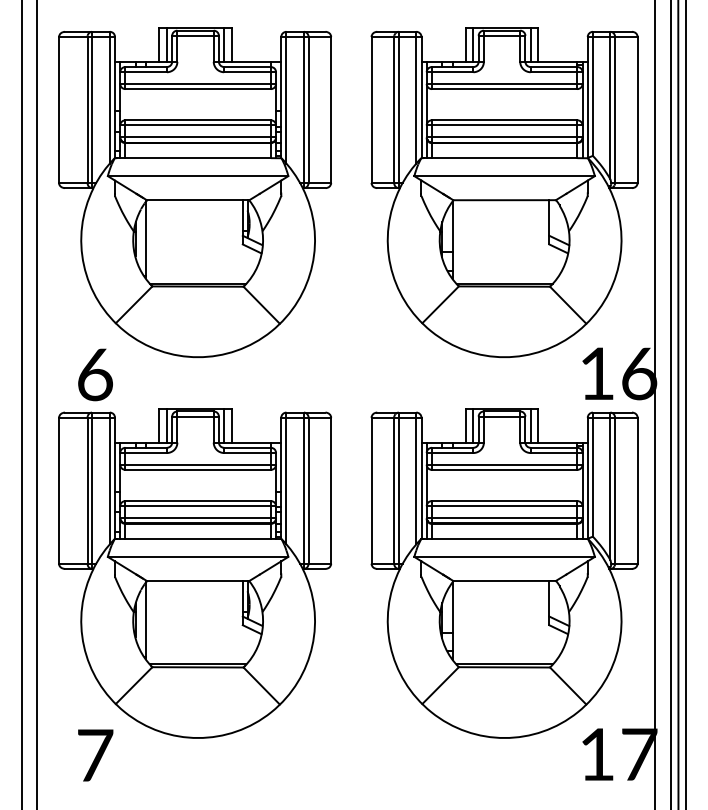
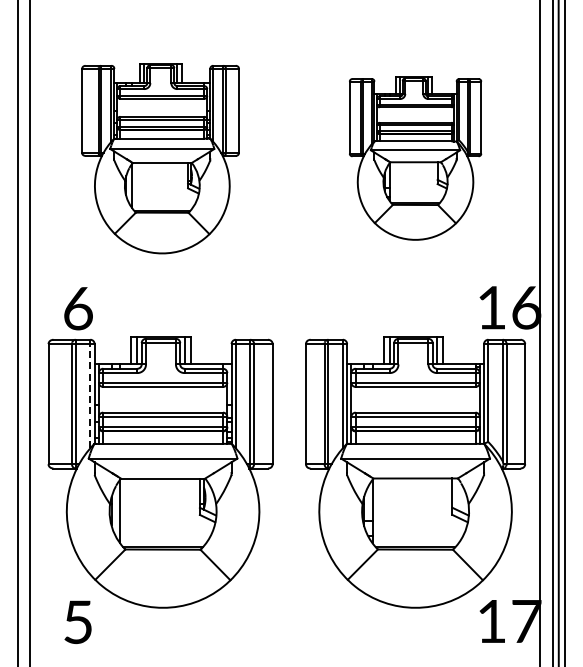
part: (194, 192) -> (160, 158), size x0.7
part: (504, 192) -> (415, 158), size x0.6
line: (110, 479) -> (90, 394), solid -> dashed
text: (95, 755) -> (78, 622), 7 -> 5

